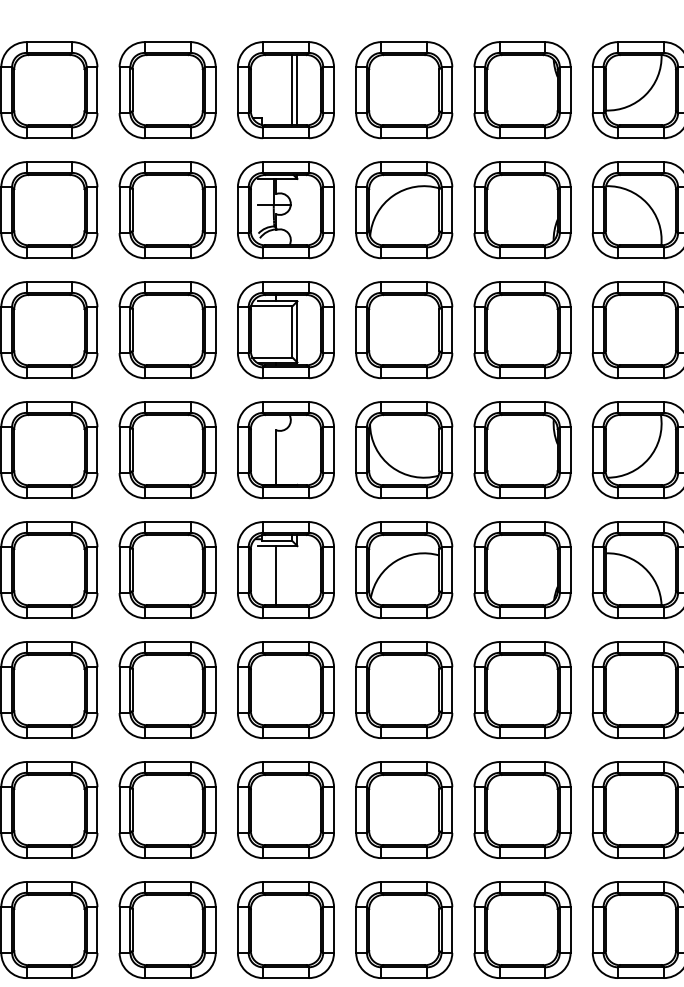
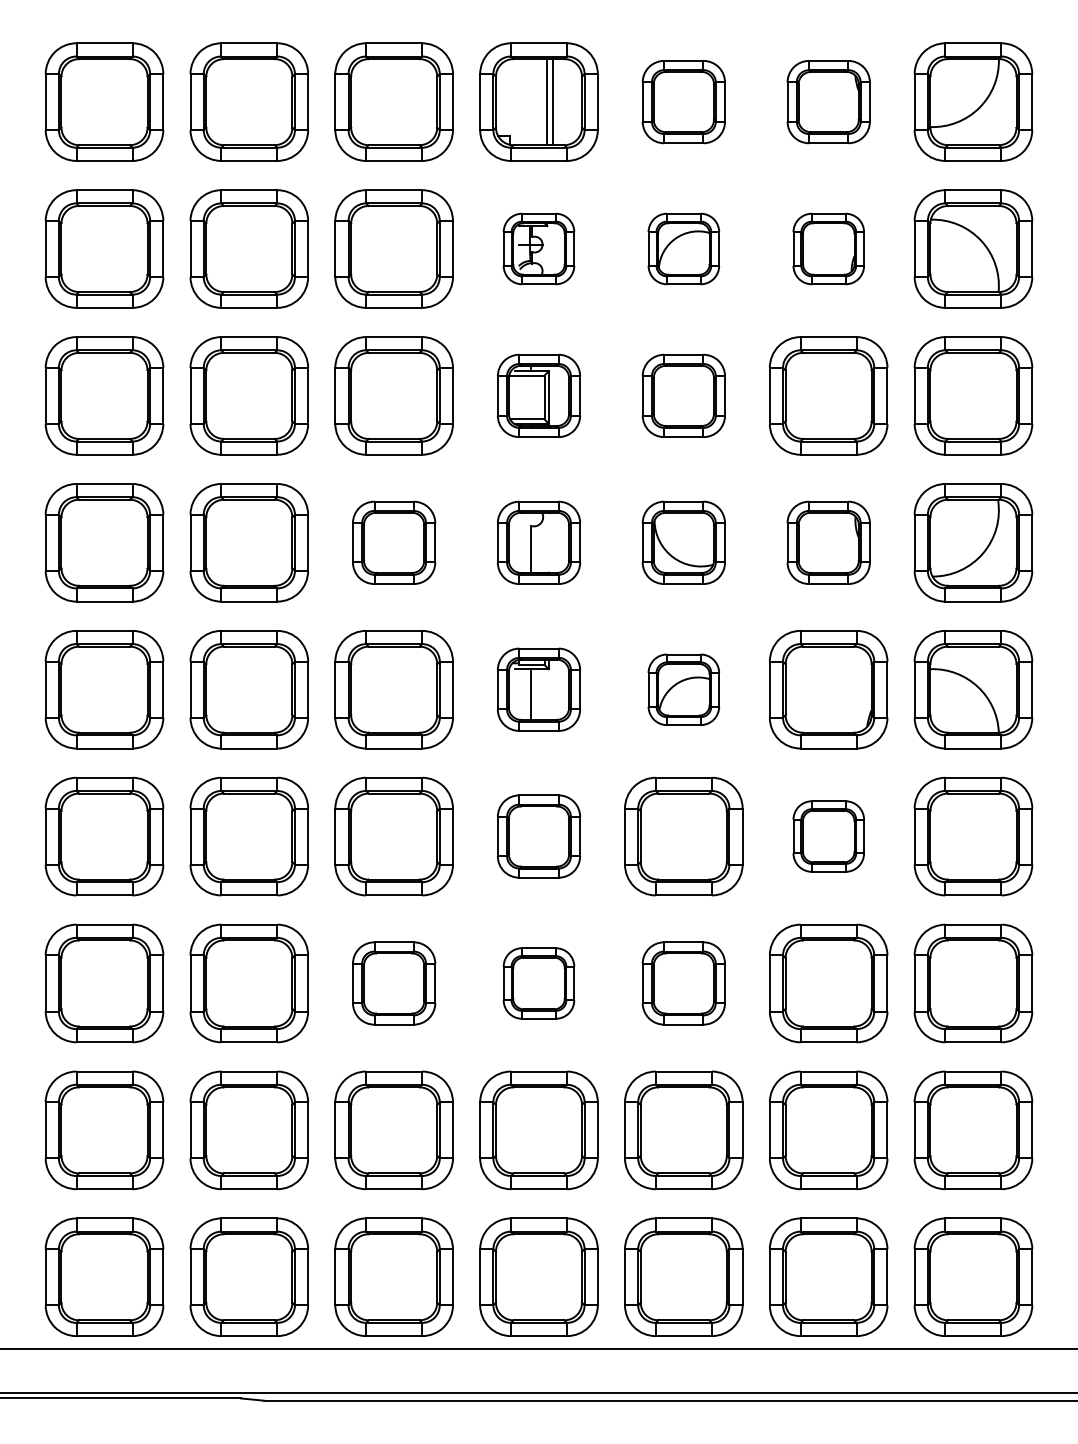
part: (403, 89) -> (683, 101), size x0.7
part: (522, 89) -> (828, 101), size x0.7
part: (285, 209) -> (538, 248), size x0.6
part: (403, 209) -> (683, 248), size x0.6
part: (522, 209) -> (828, 248), size x0.6
part: (285, 329) -> (538, 395), size x0.7
part: (403, 329) -> (683, 395), size x0.7
part: (167, 449) -> (393, 542), size x0.7
part: (285, 449) -> (538, 542), size x0.7
part: (403, 449) -> (683, 542), size x0.7
part: (522, 449) -> (828, 542), size x0.7
part: (285, 569) -> (538, 689), size x0.7
part: (403, 569) -> (683, 689), size x0.6
part: (285, 690) -> (538, 836), size x0.7
part: (522, 690) -> (828, 836), size x0.6
part: (167, 810) -> (393, 983), size x0.7
part: (285, 810) -> (538, 983), size x0.6
part: (403, 810) -> (683, 983), size x0.7

